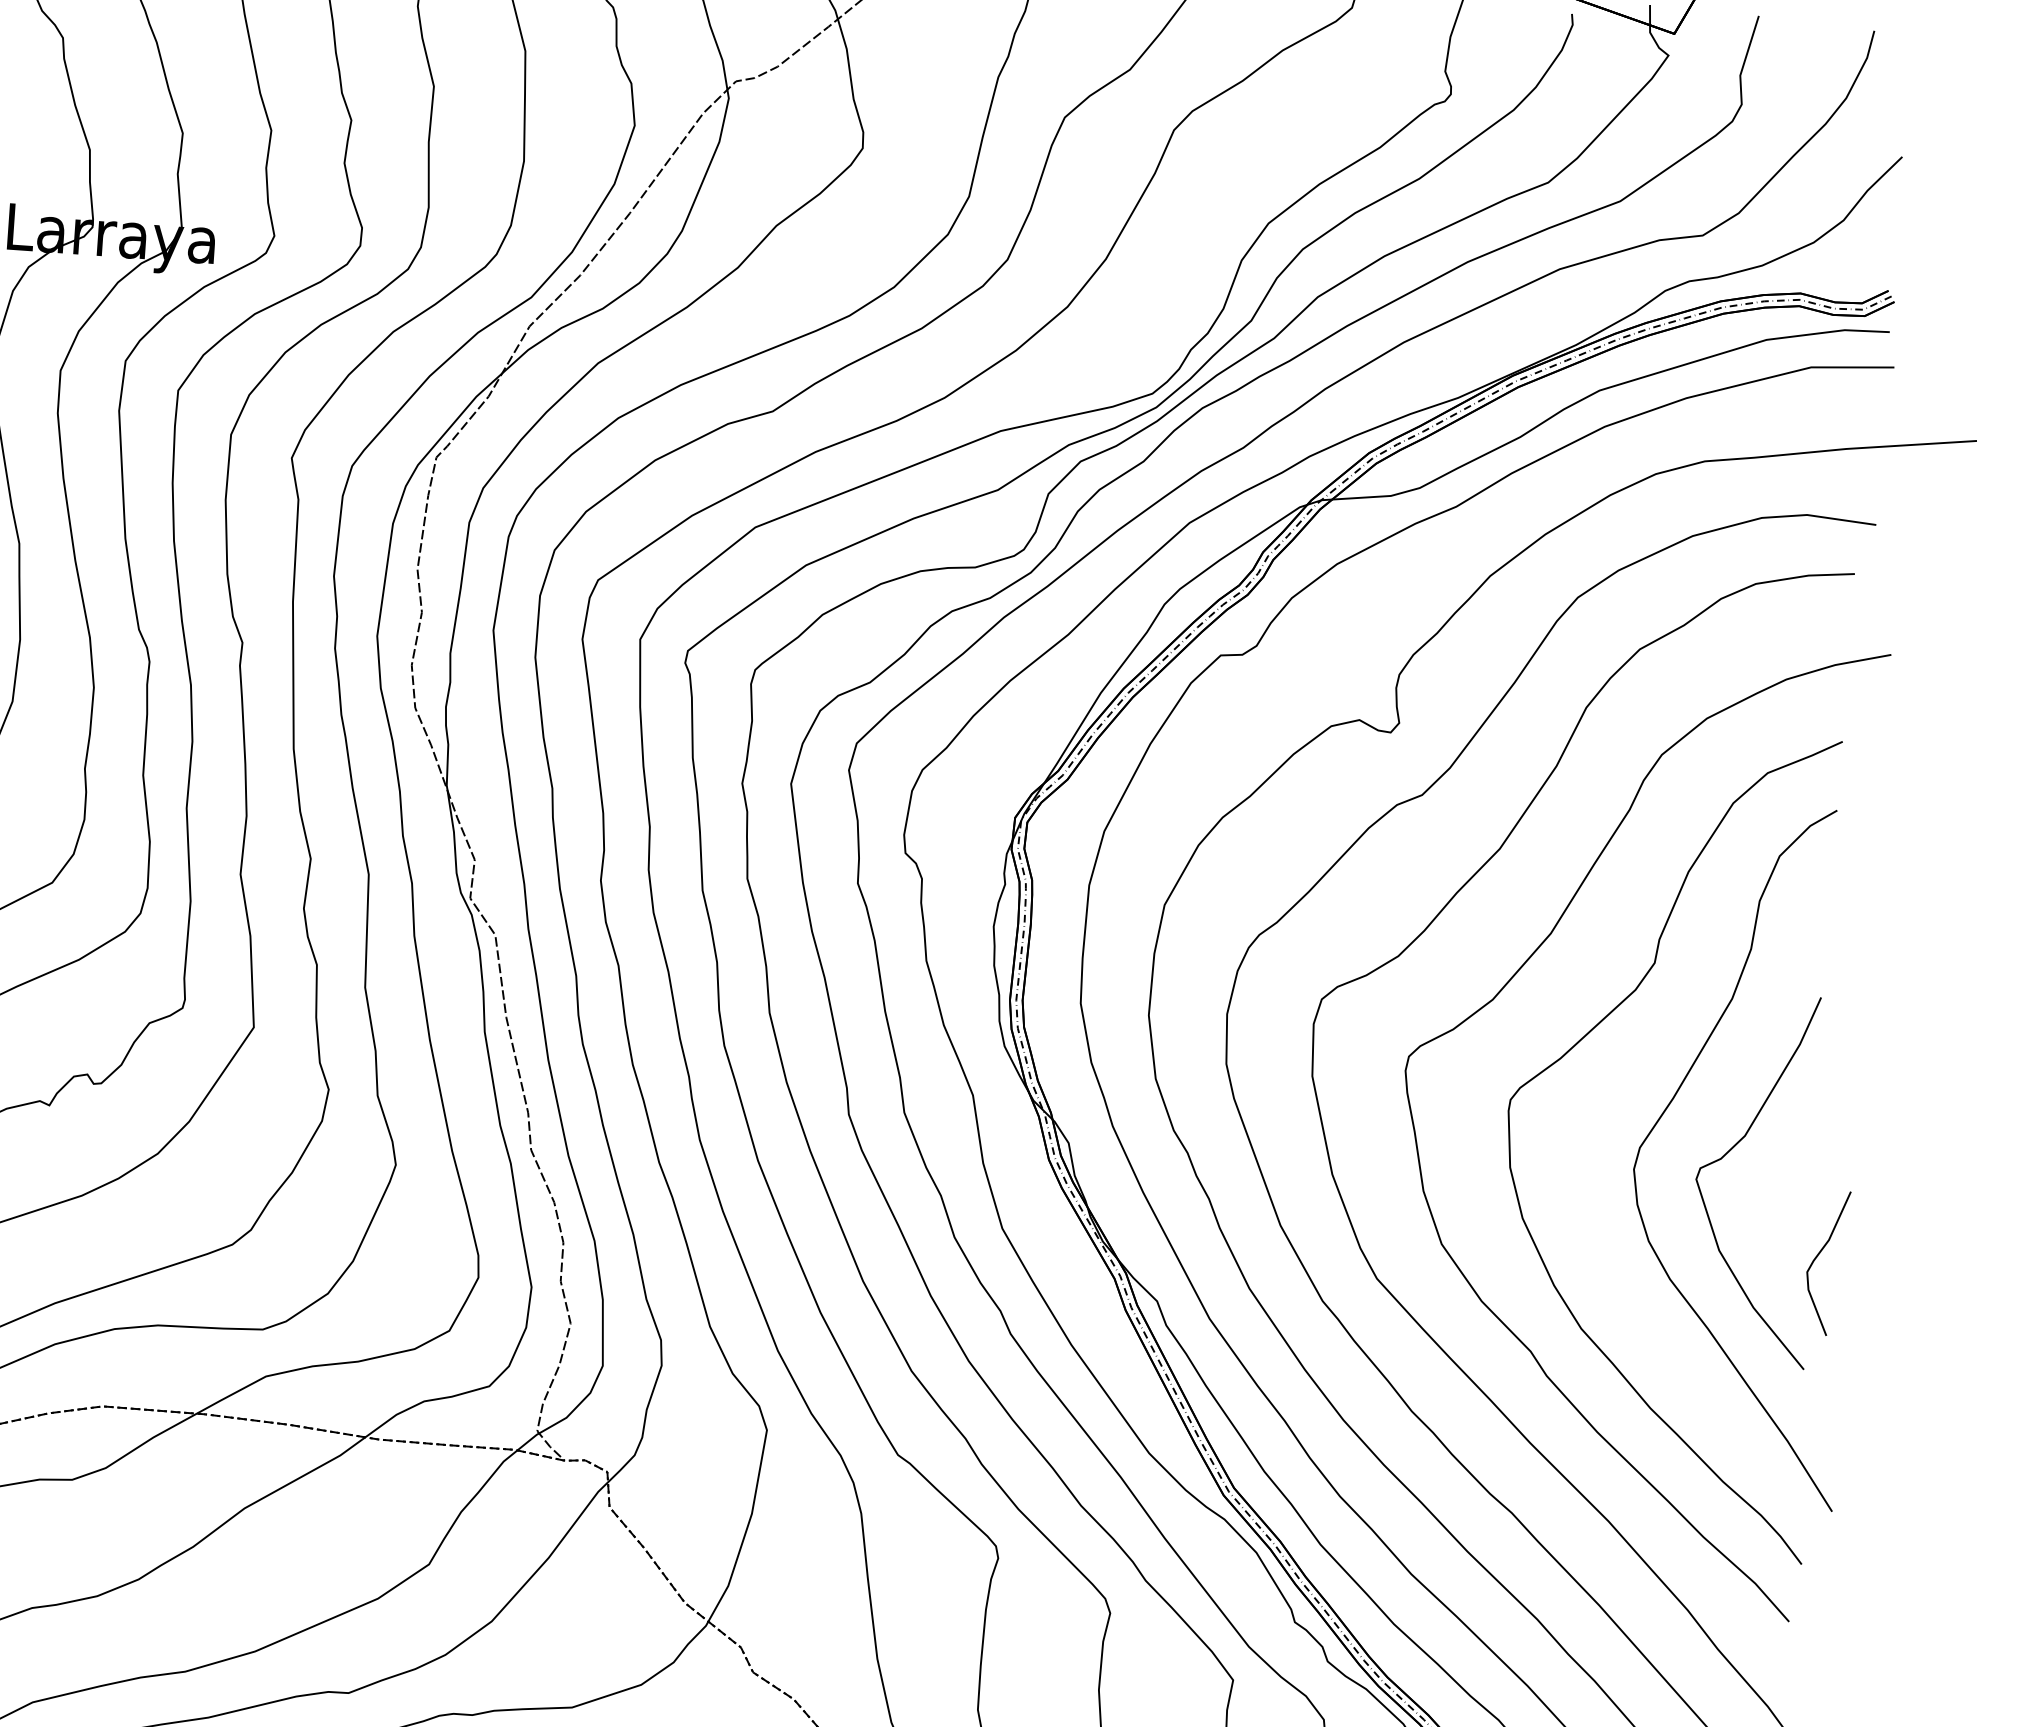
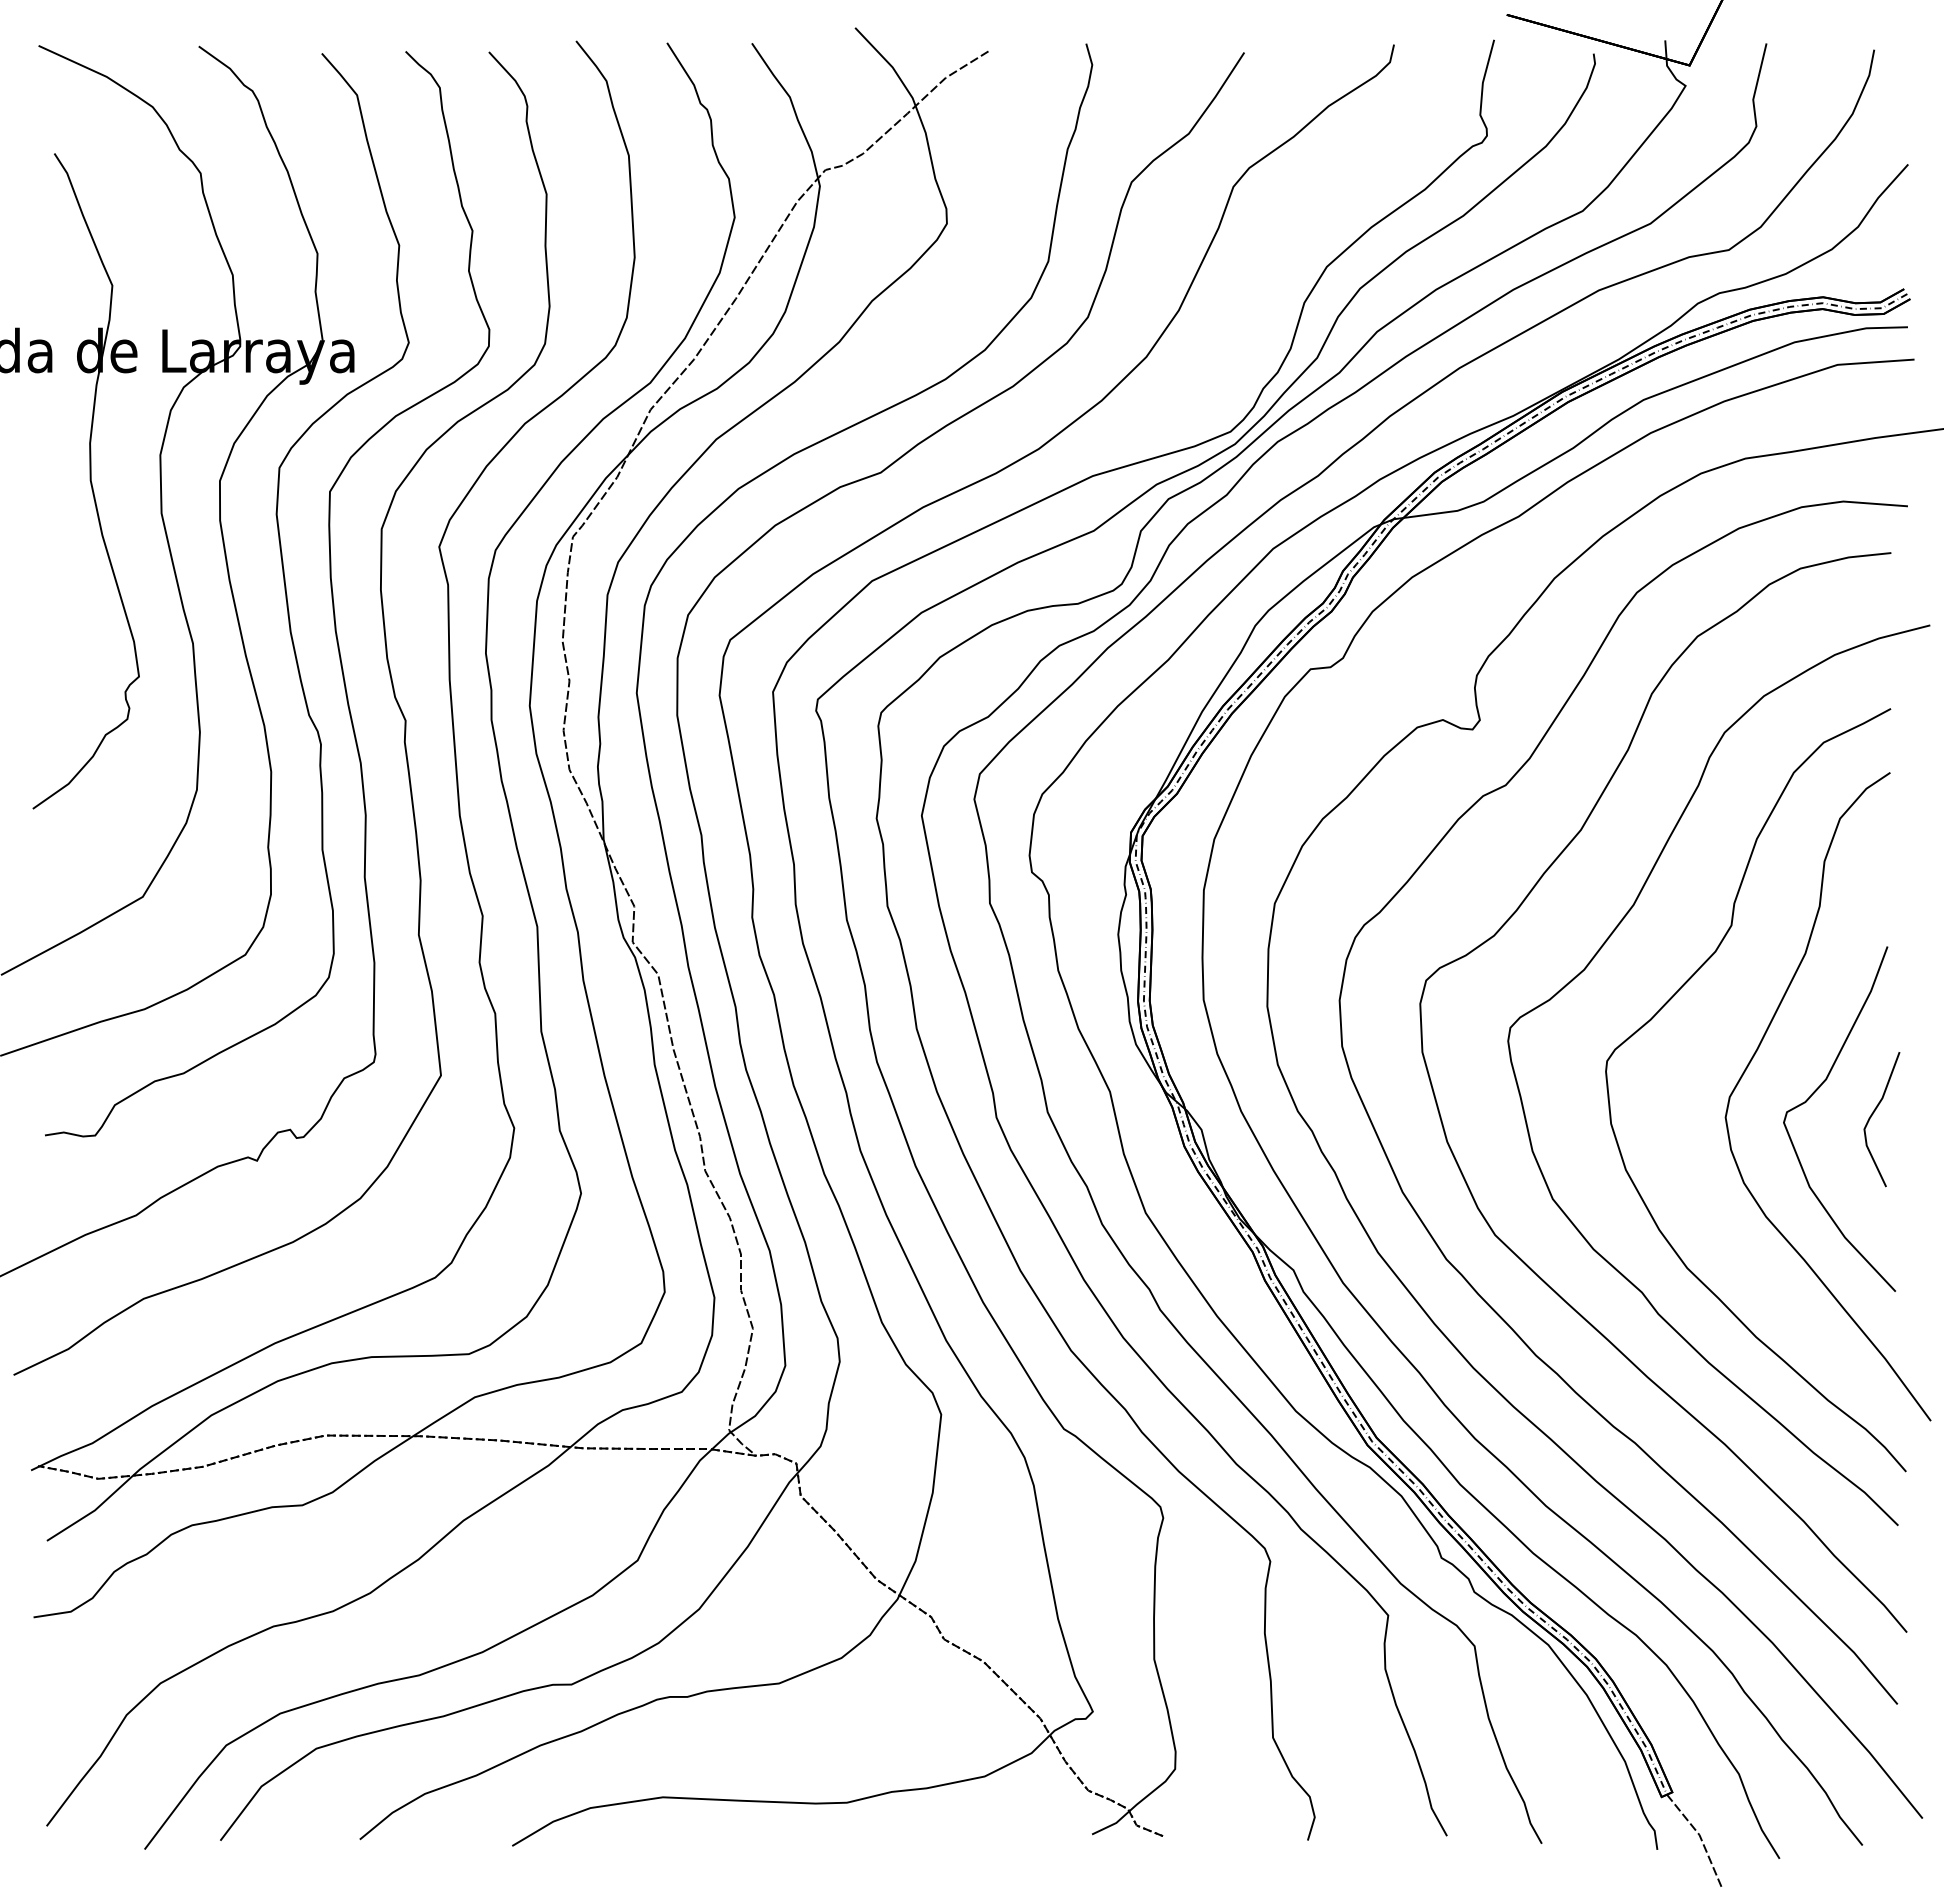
curve: (1818, 1256) -> (1873, 1114), moved

